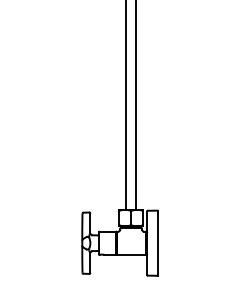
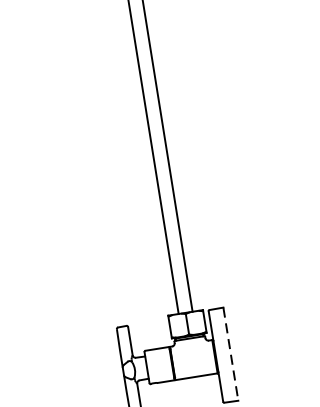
line: (157, 243) -> (230, 354), solid -> dashed

